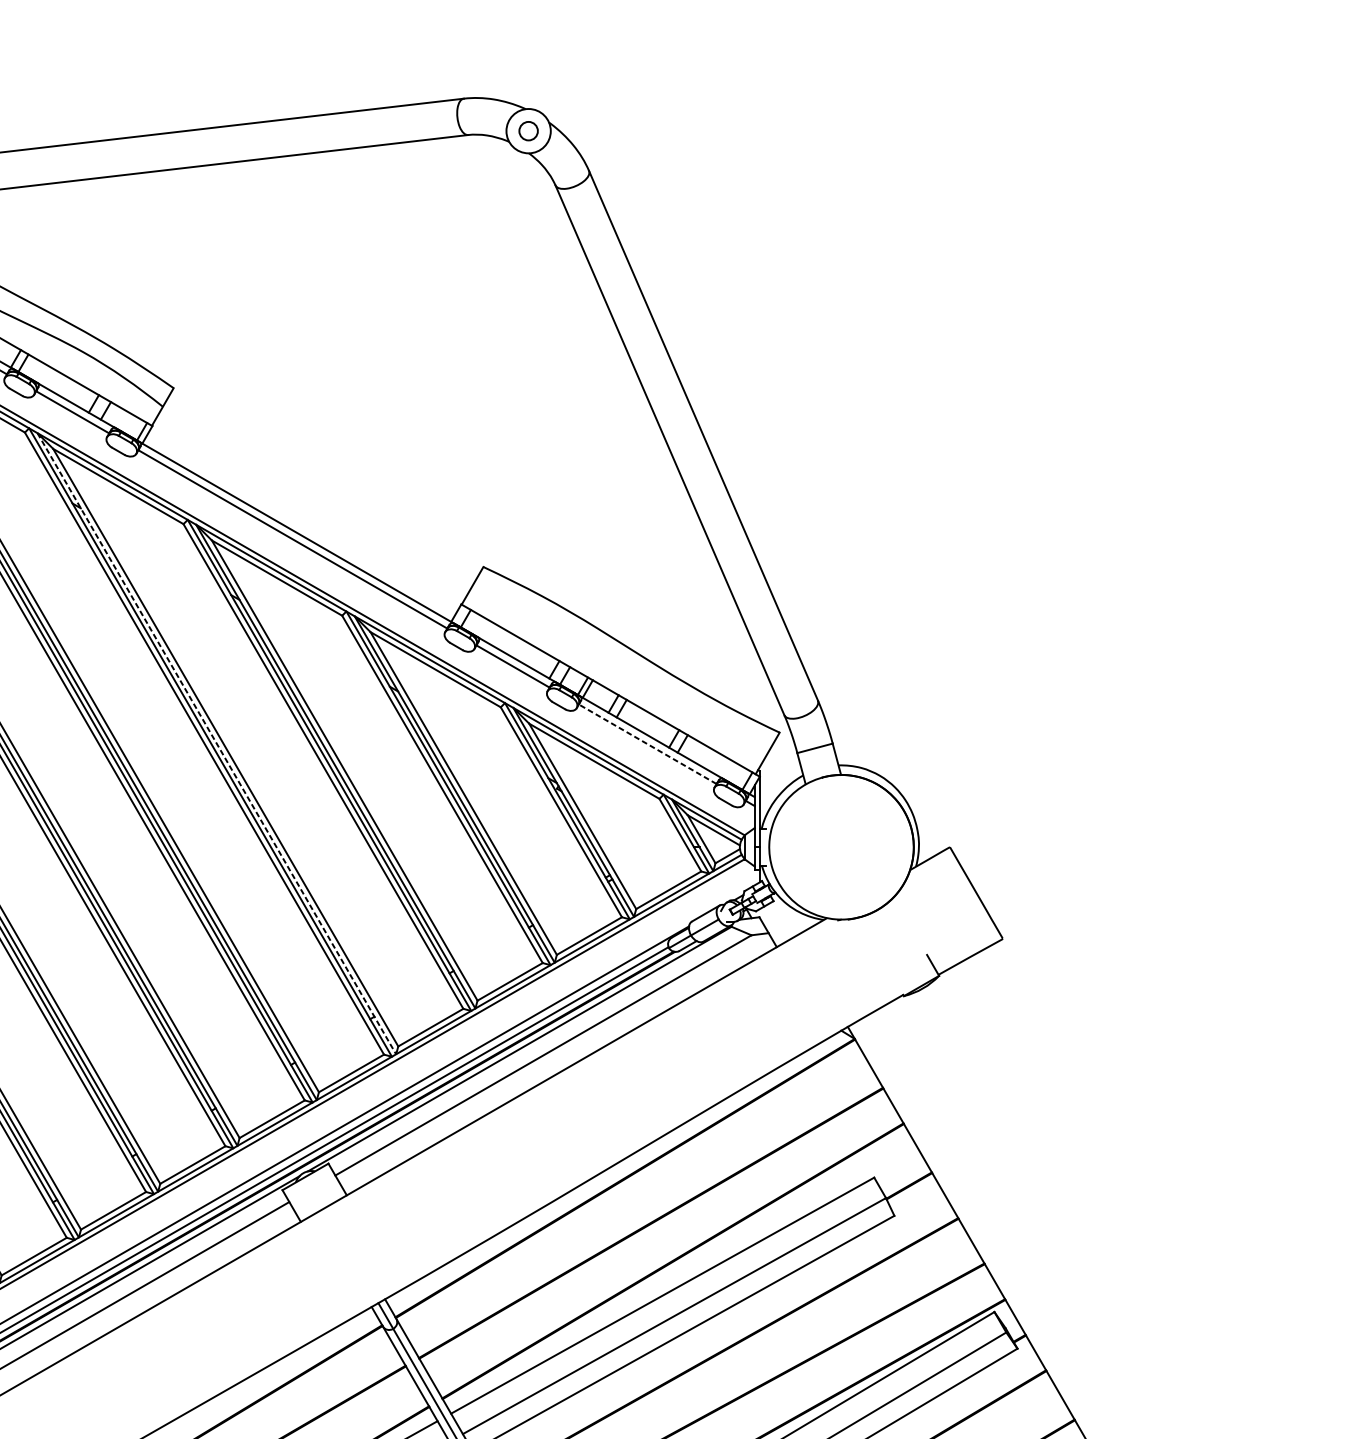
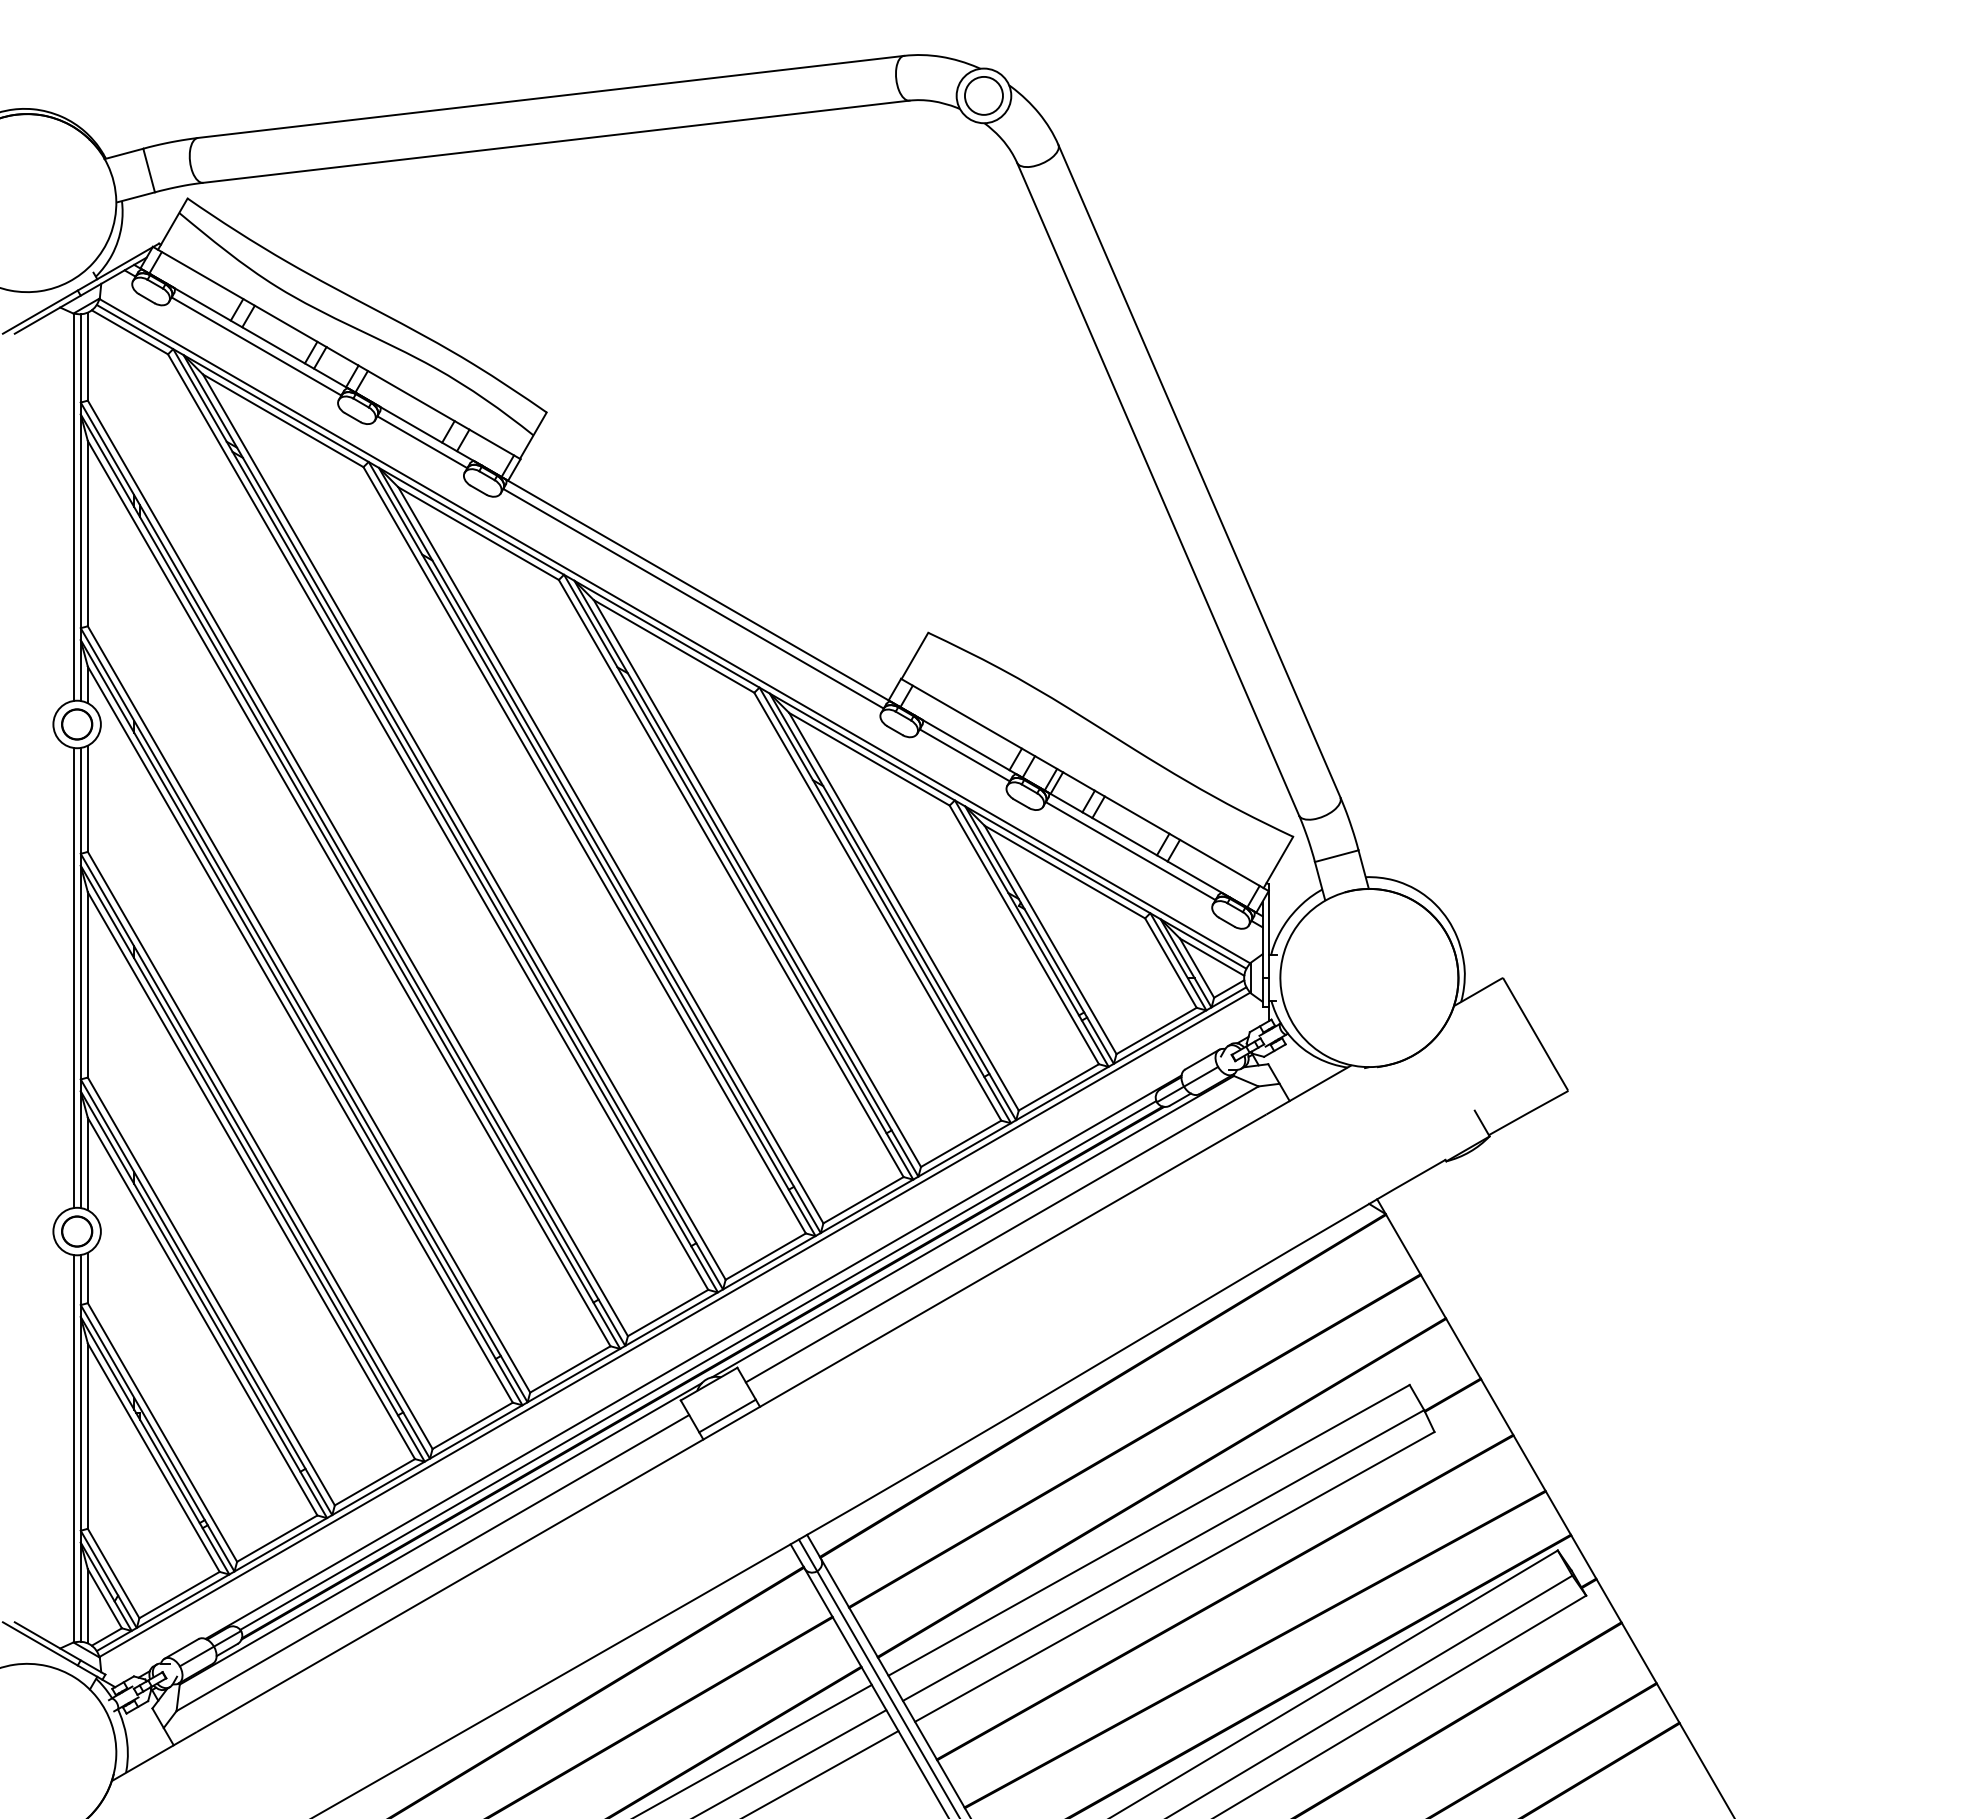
circle: (528, 130) -> (983, 95), size x1.67
line: (216, 743) -> (599, 850), dashed -> solid
line: (647, 744) -> (1130, 851), dashed -> solid
line: (320, 1202) -> (727, 1415), added

